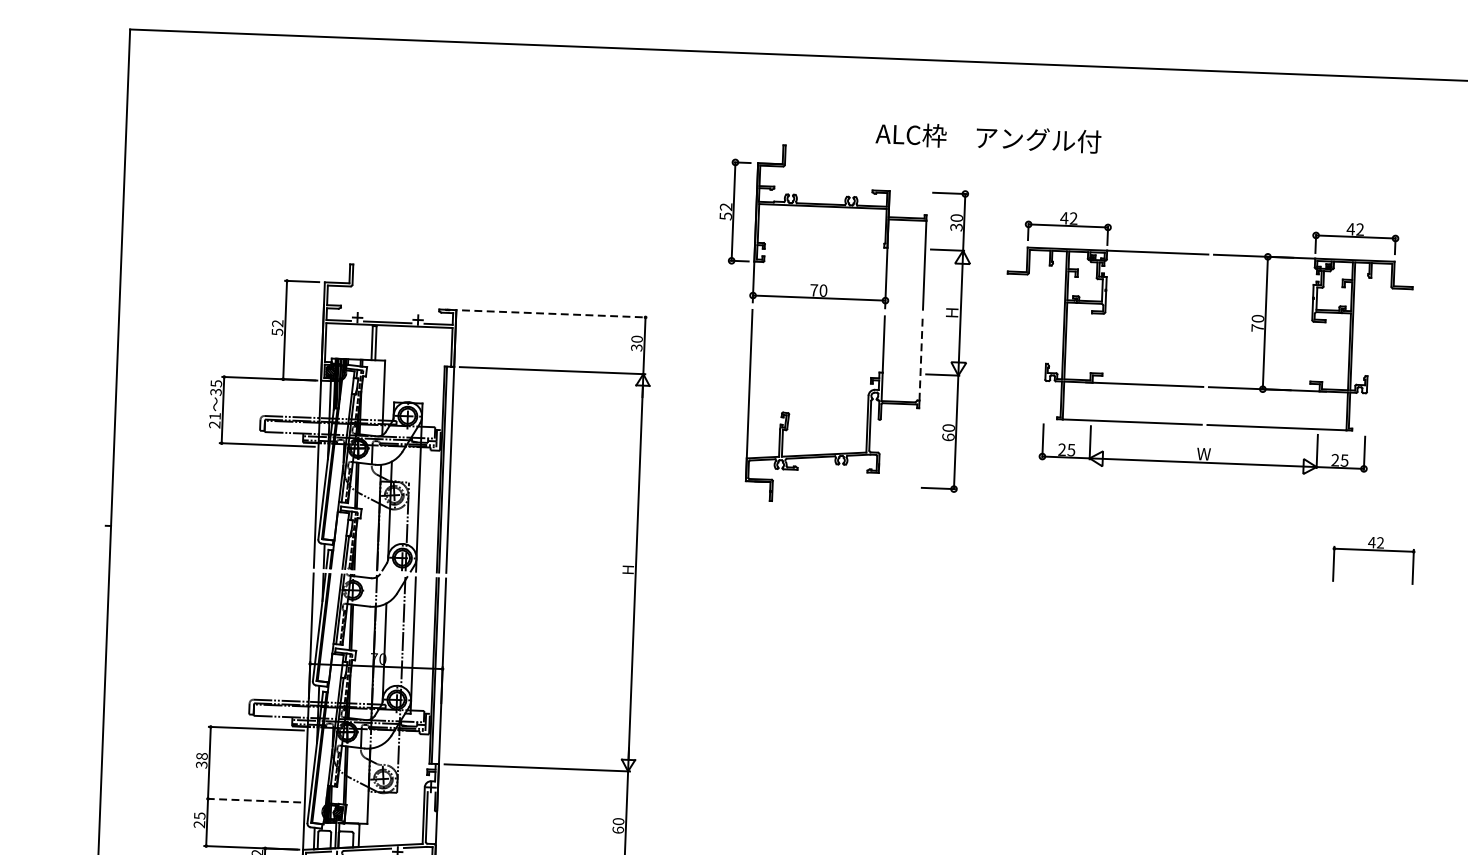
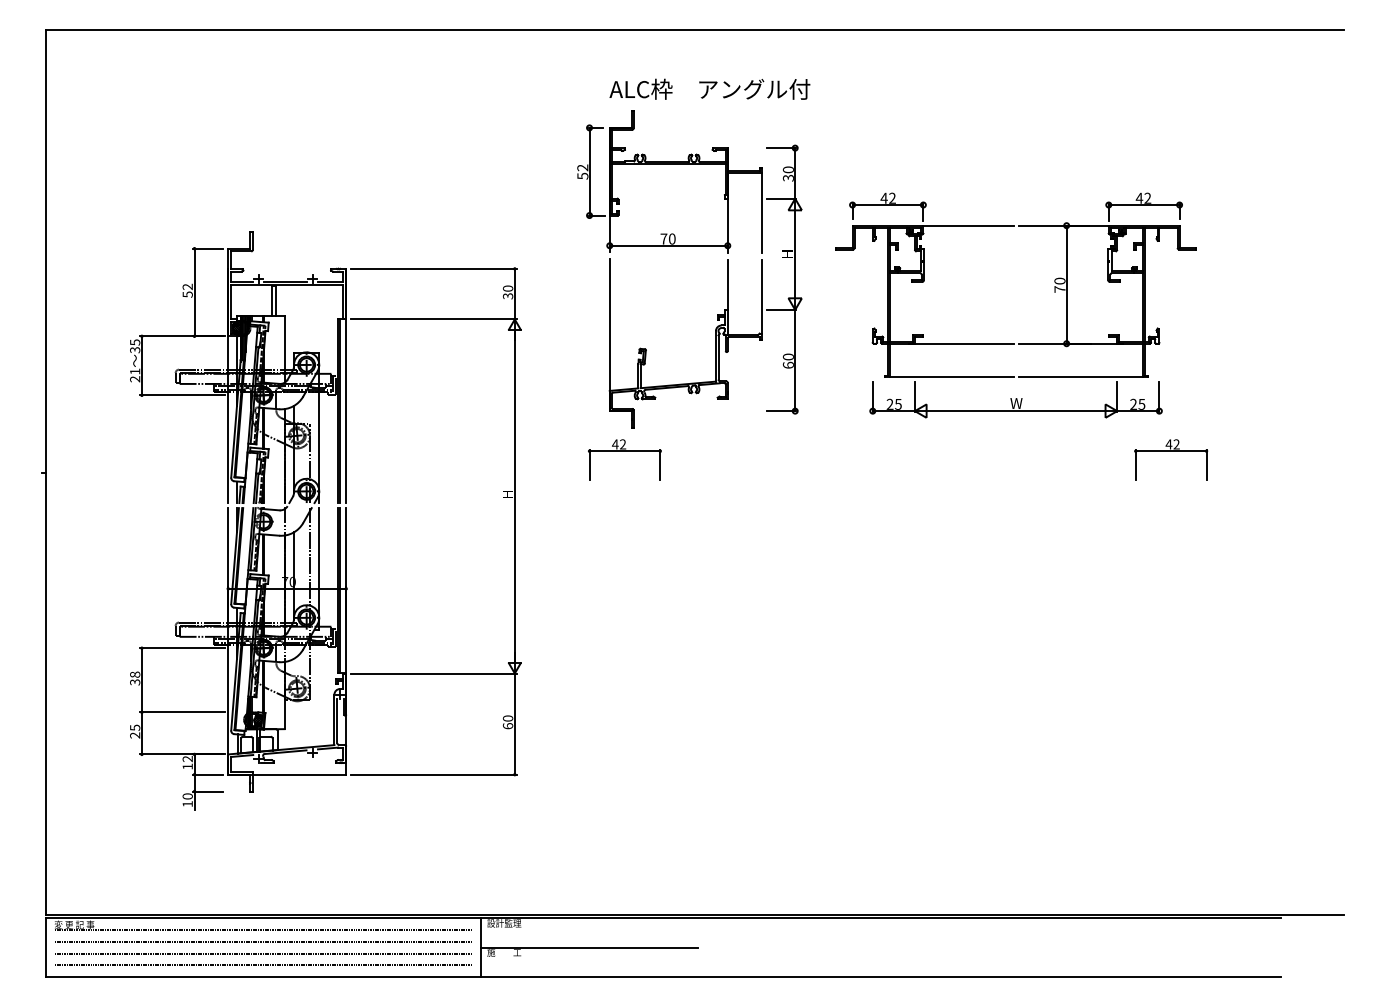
text: (988, 136) -> (709, 88), moved
line: (554, 313) -> (433, 268), dashed -> solid
line: (921, 359) -> (761, 296), dashed -> solid
part: (1204, 386) -> (1014, 343), moved
part: (760, 527) -> (624, 451), added
line: (253, 800) -> (182, 712), dashed -> solid

